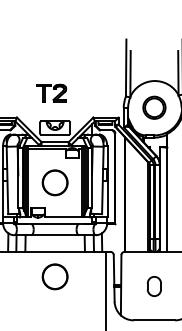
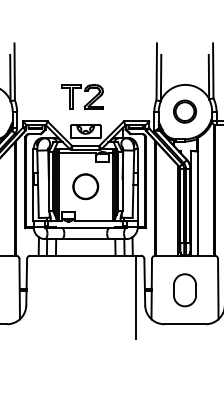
part: (51, 92) -> (82, 96), size x1.43
part: (54, 276) -> (85, 280), removed
part: (153, 286) -> (184, 290), size x1.67

